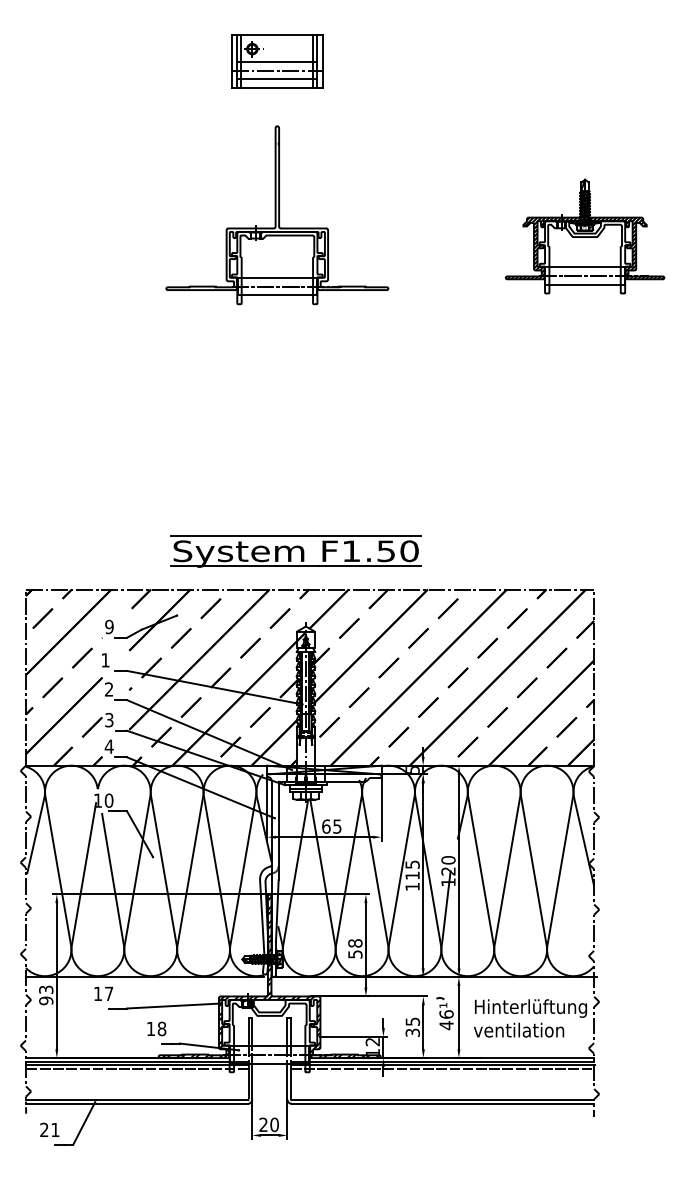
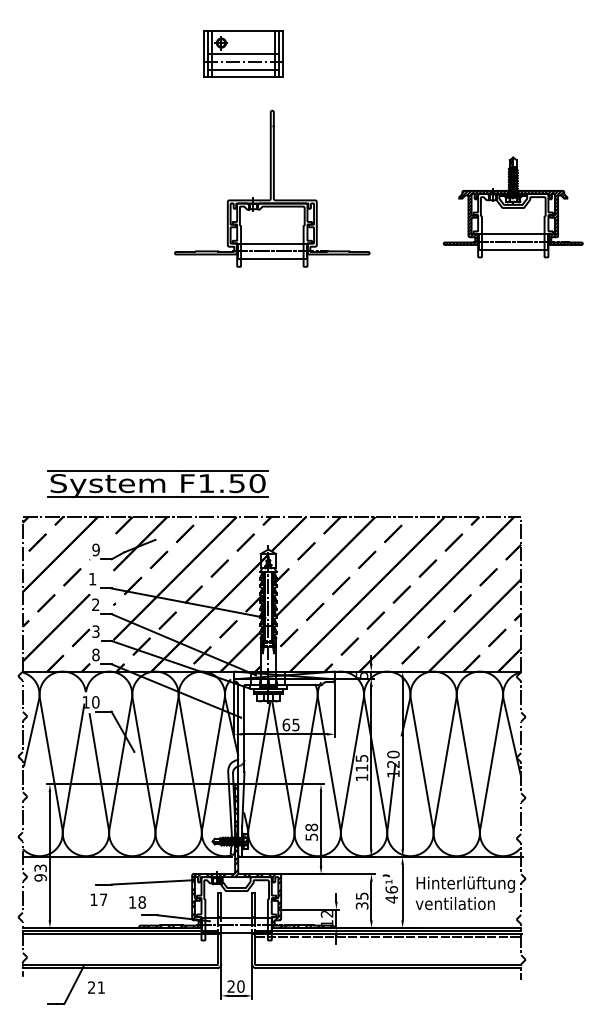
part: (277, 215) -> (272, 189), moved
part: (295, 551) -> (157, 483), moved
text: (108, 746) -> (95, 654), 4 -> 8
text: (103, 993) -> (98, 899), moved
line: (136, 1068) -> (119, 937), removed
text: (49, 1129) -> (96, 987), moved

